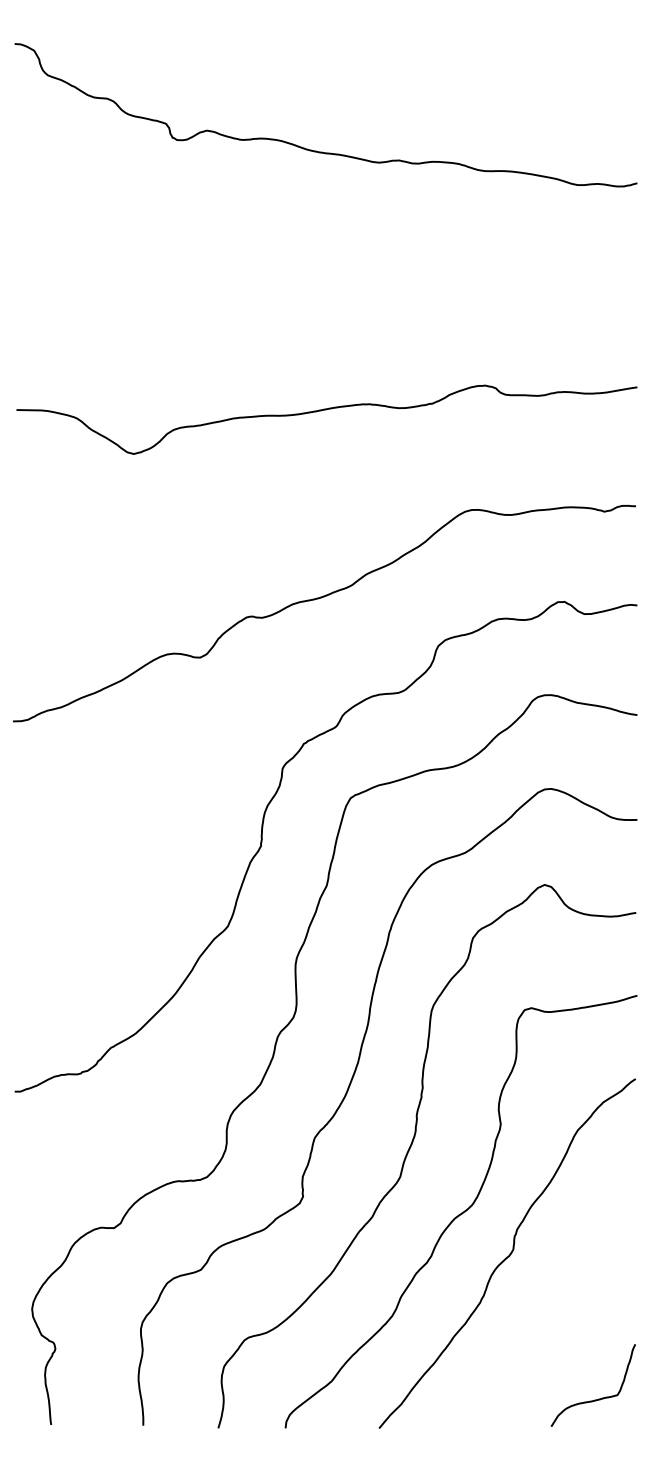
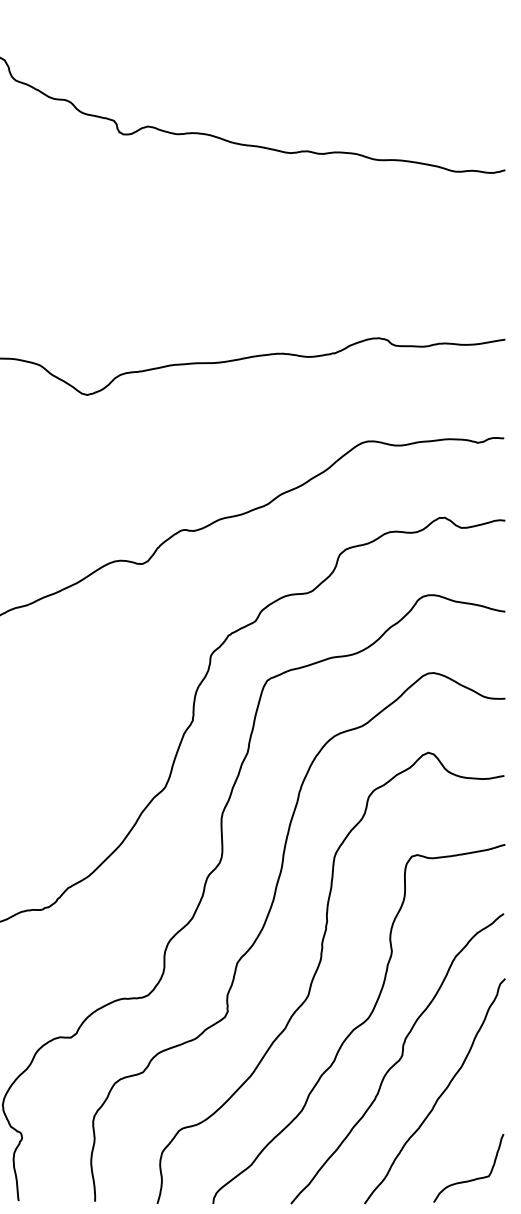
curve: (558, 1297) -> (439, 1095), added

